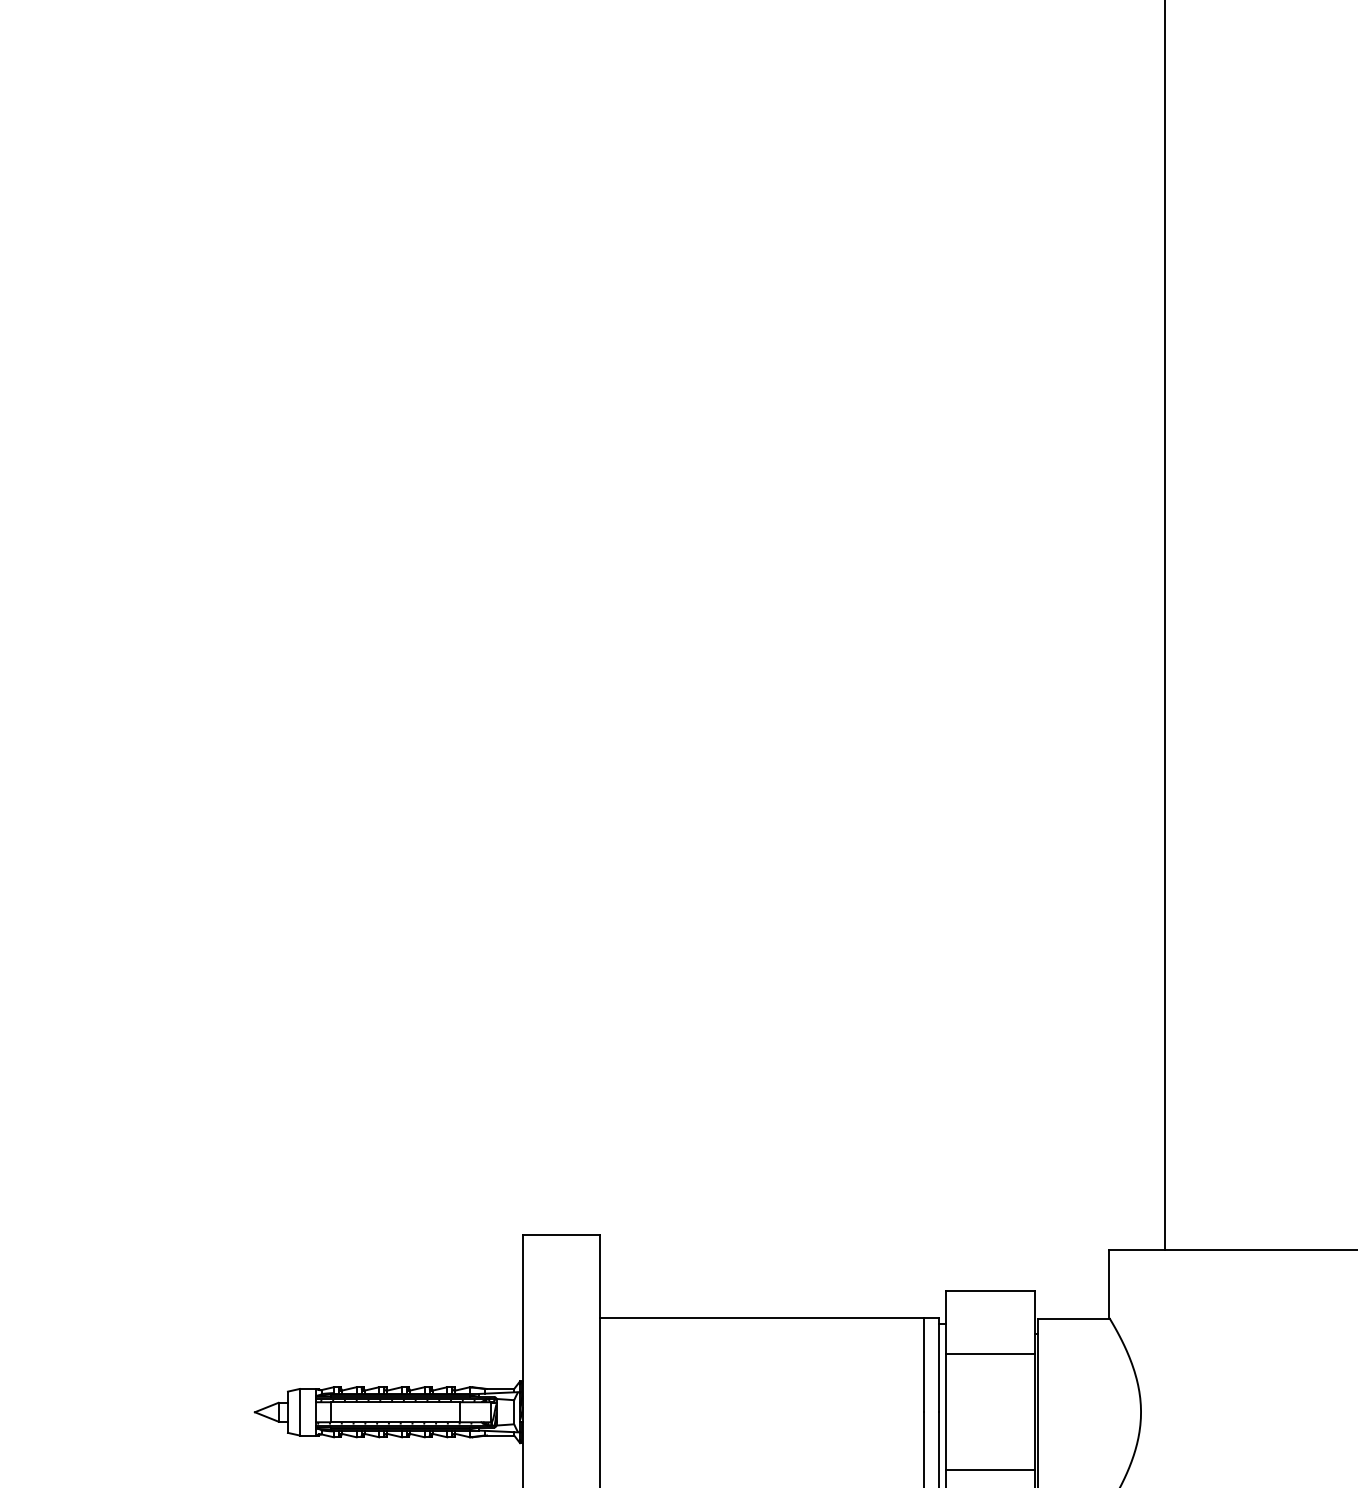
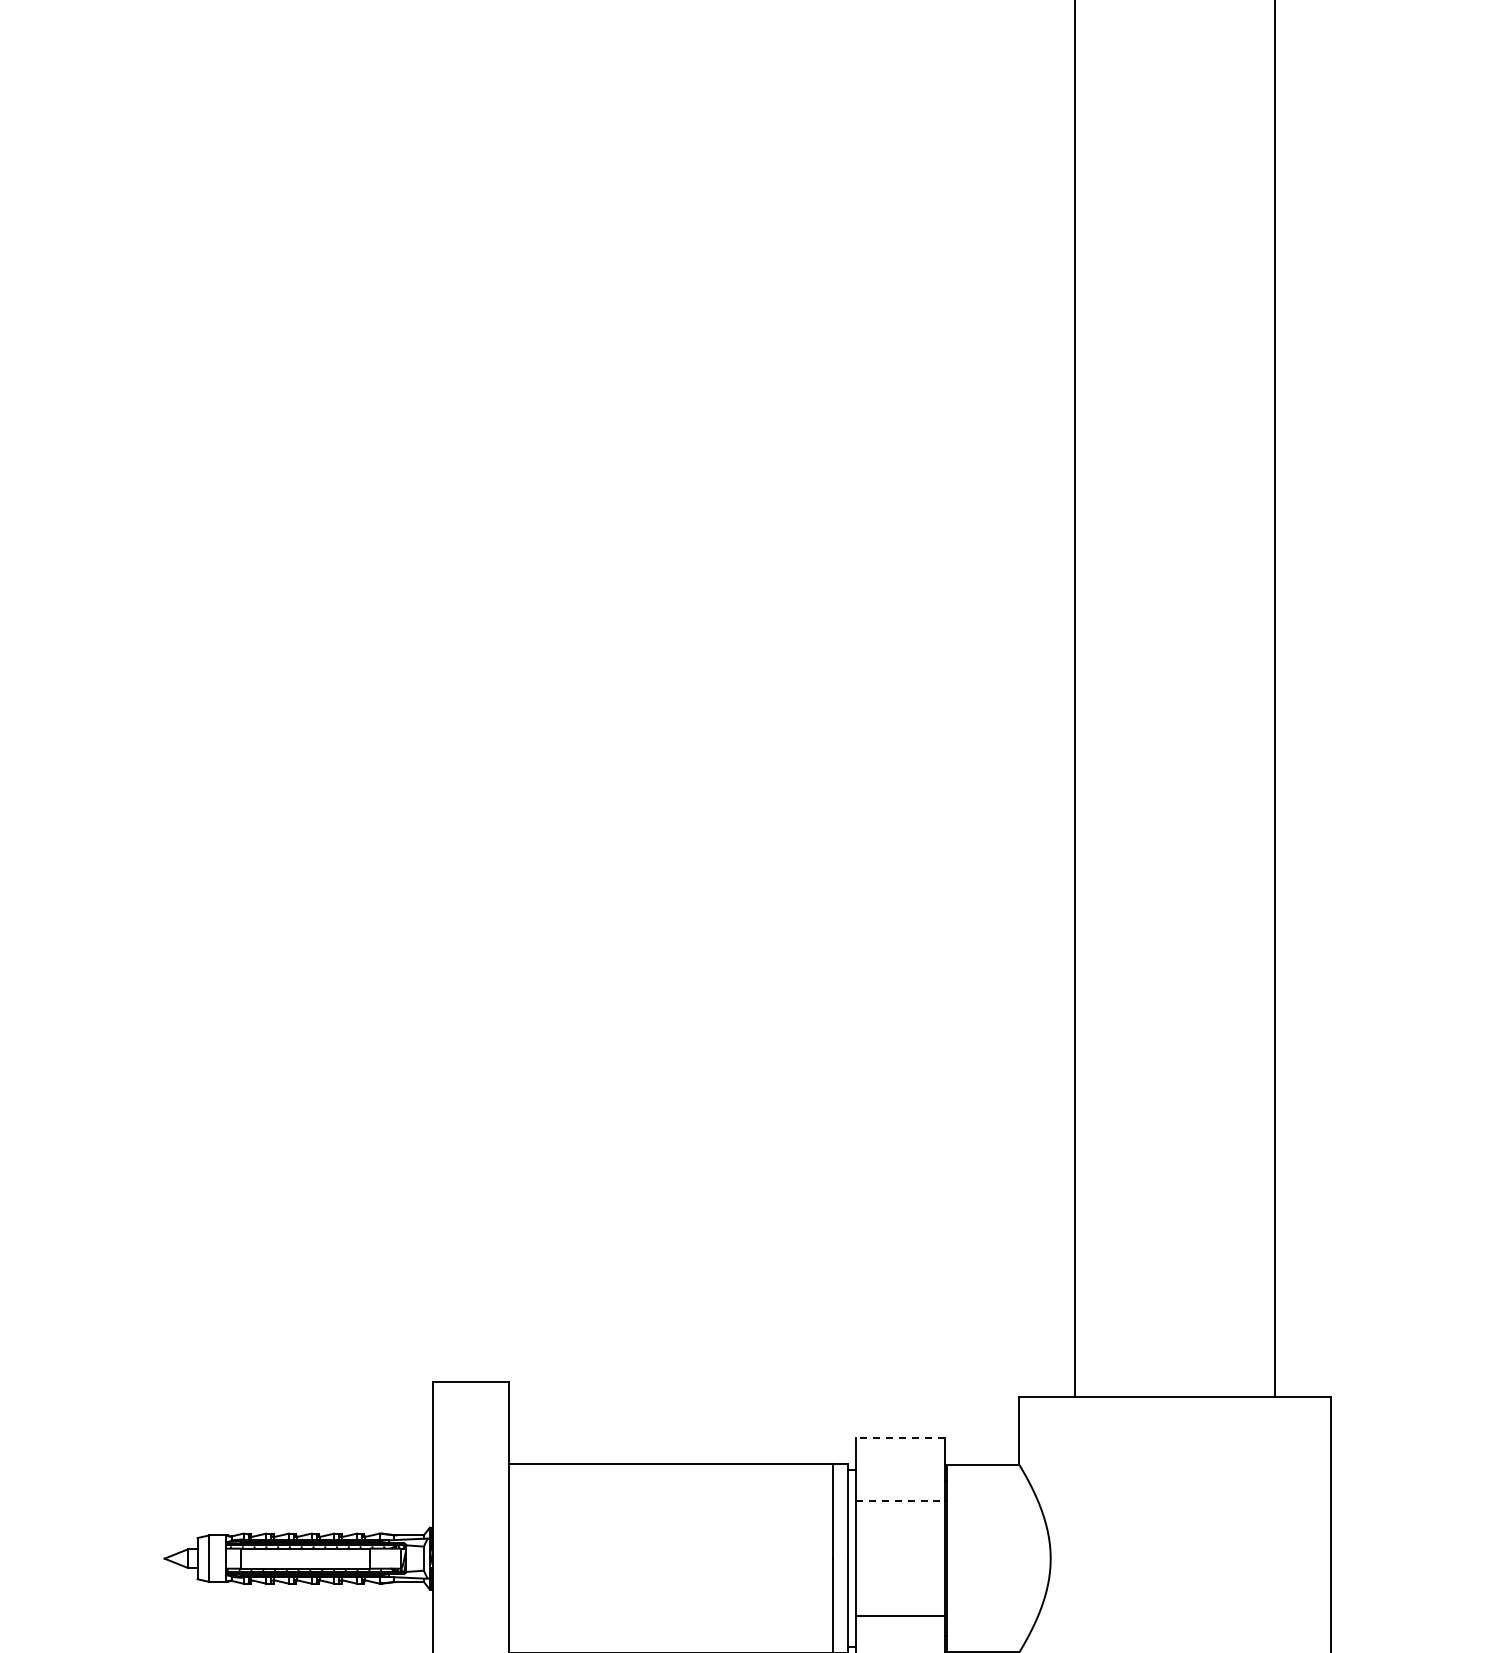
line: (989, 1291) -> (899, 1437), solid -> dashed
line: (990, 1354) -> (900, 1500), solid -> dashed

